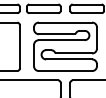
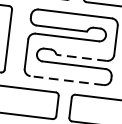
line: (73, 53) -> (81, 57), solid -> dashed
line: (65, 71) -> (67, 81), solid -> dashed

